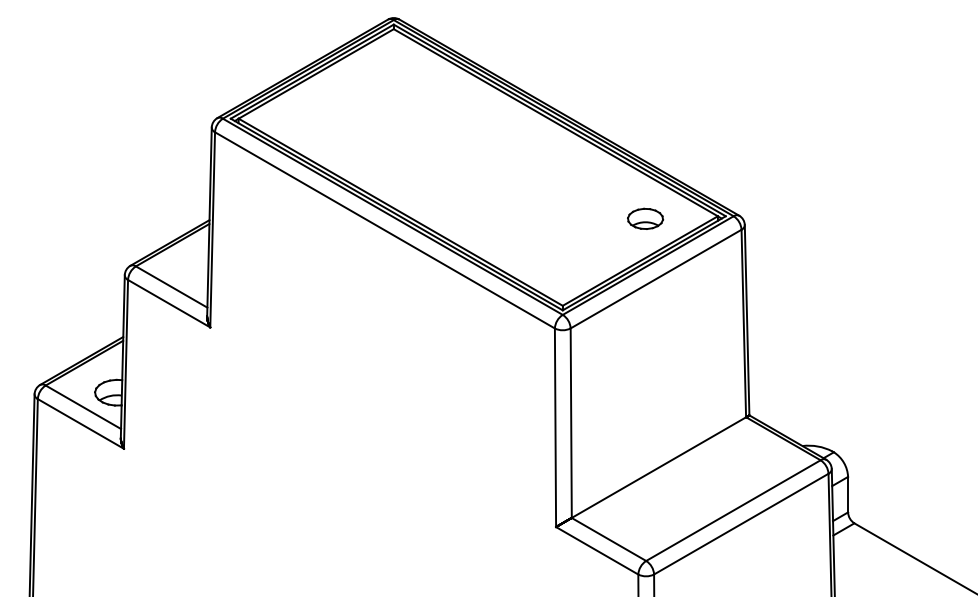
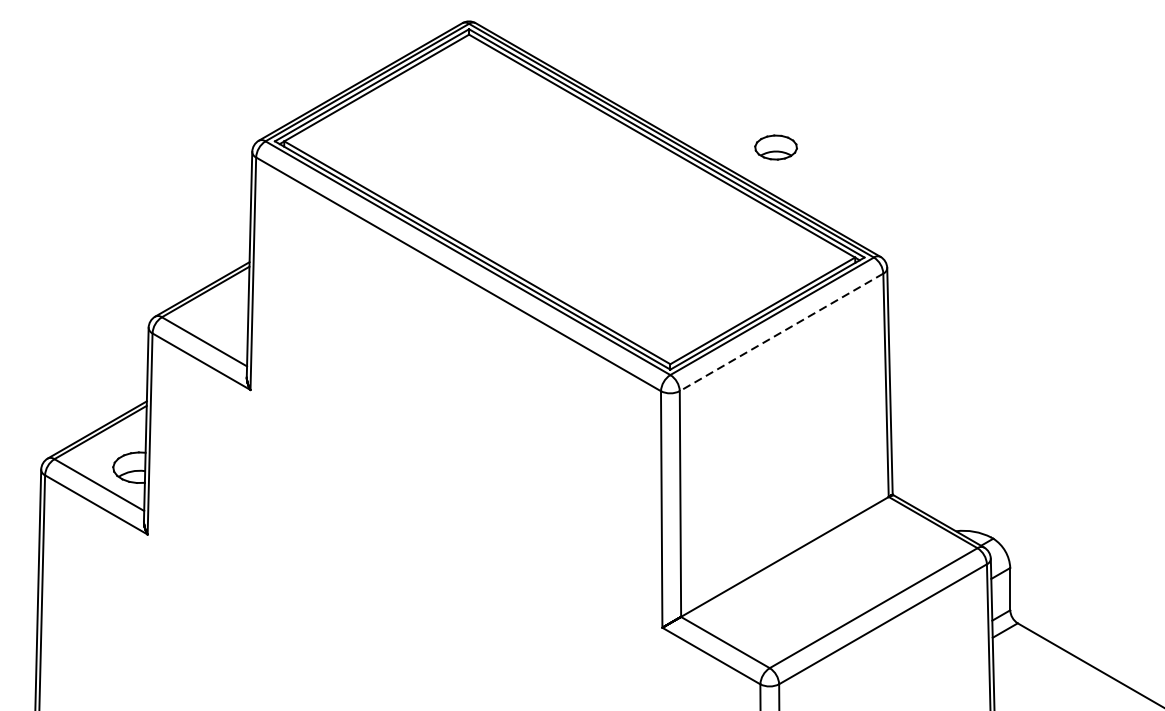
part: (645, 218) -> (776, 147), moved
line: (656, 279) -> (782, 332), solid -> dashed

